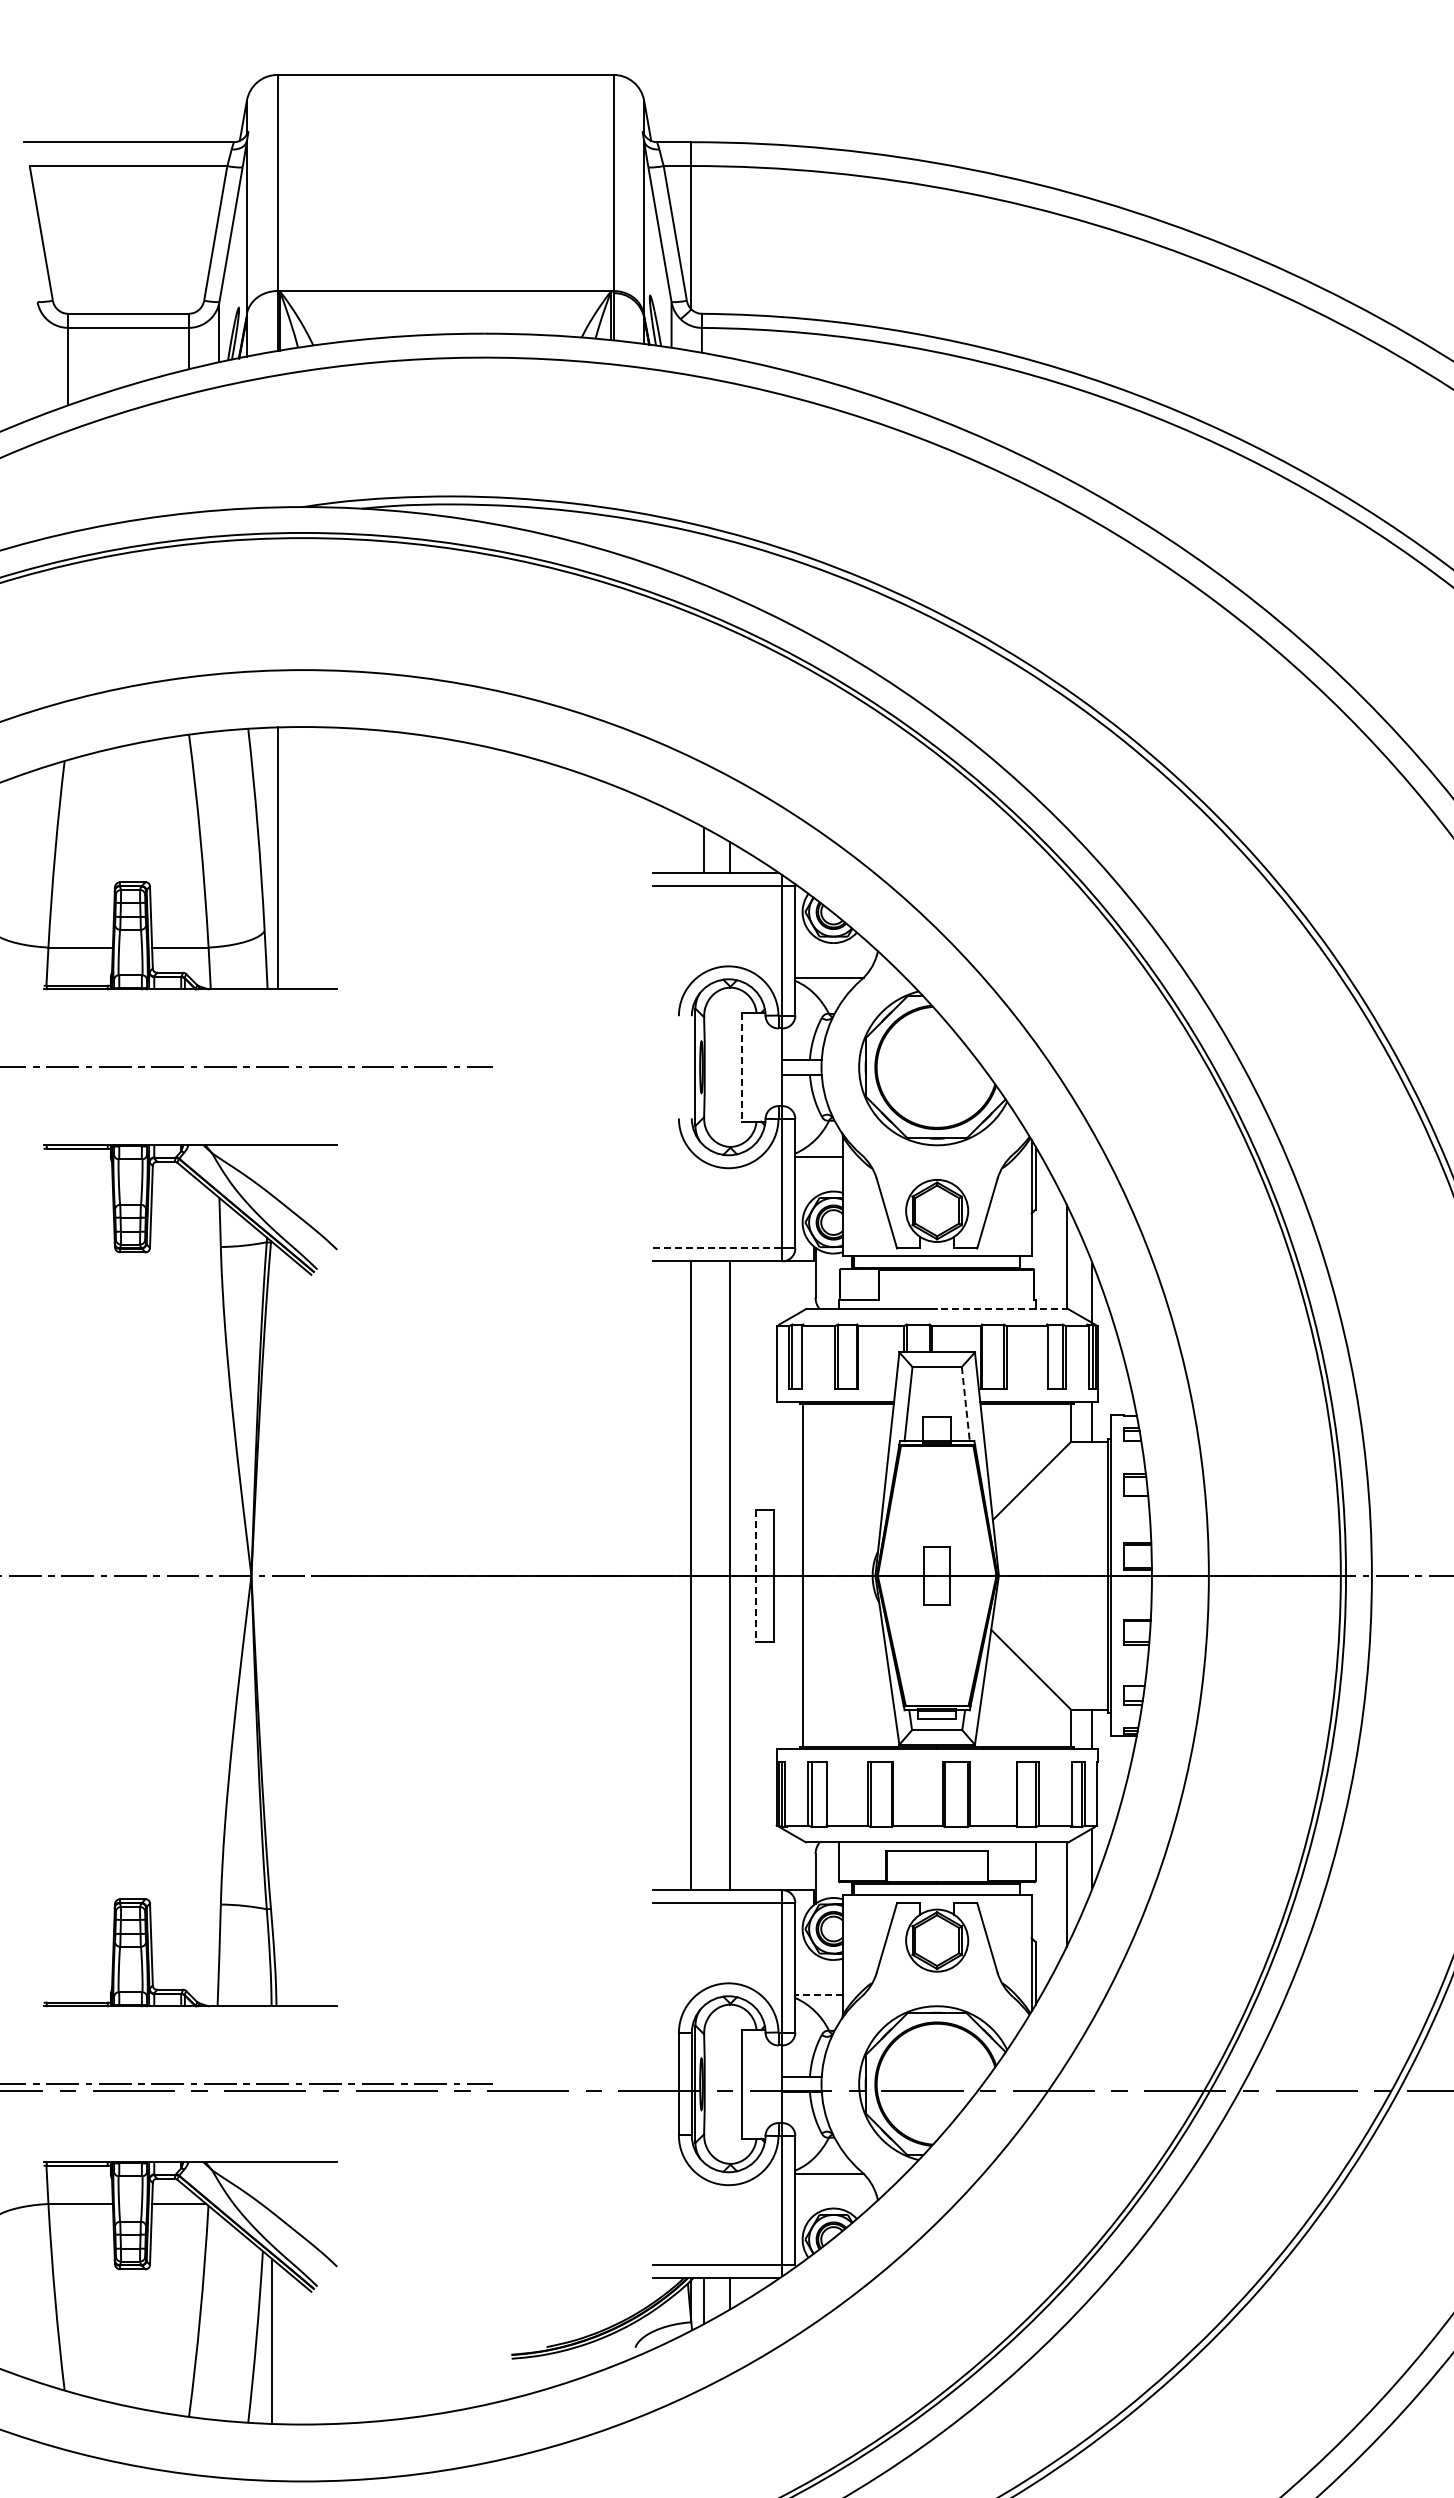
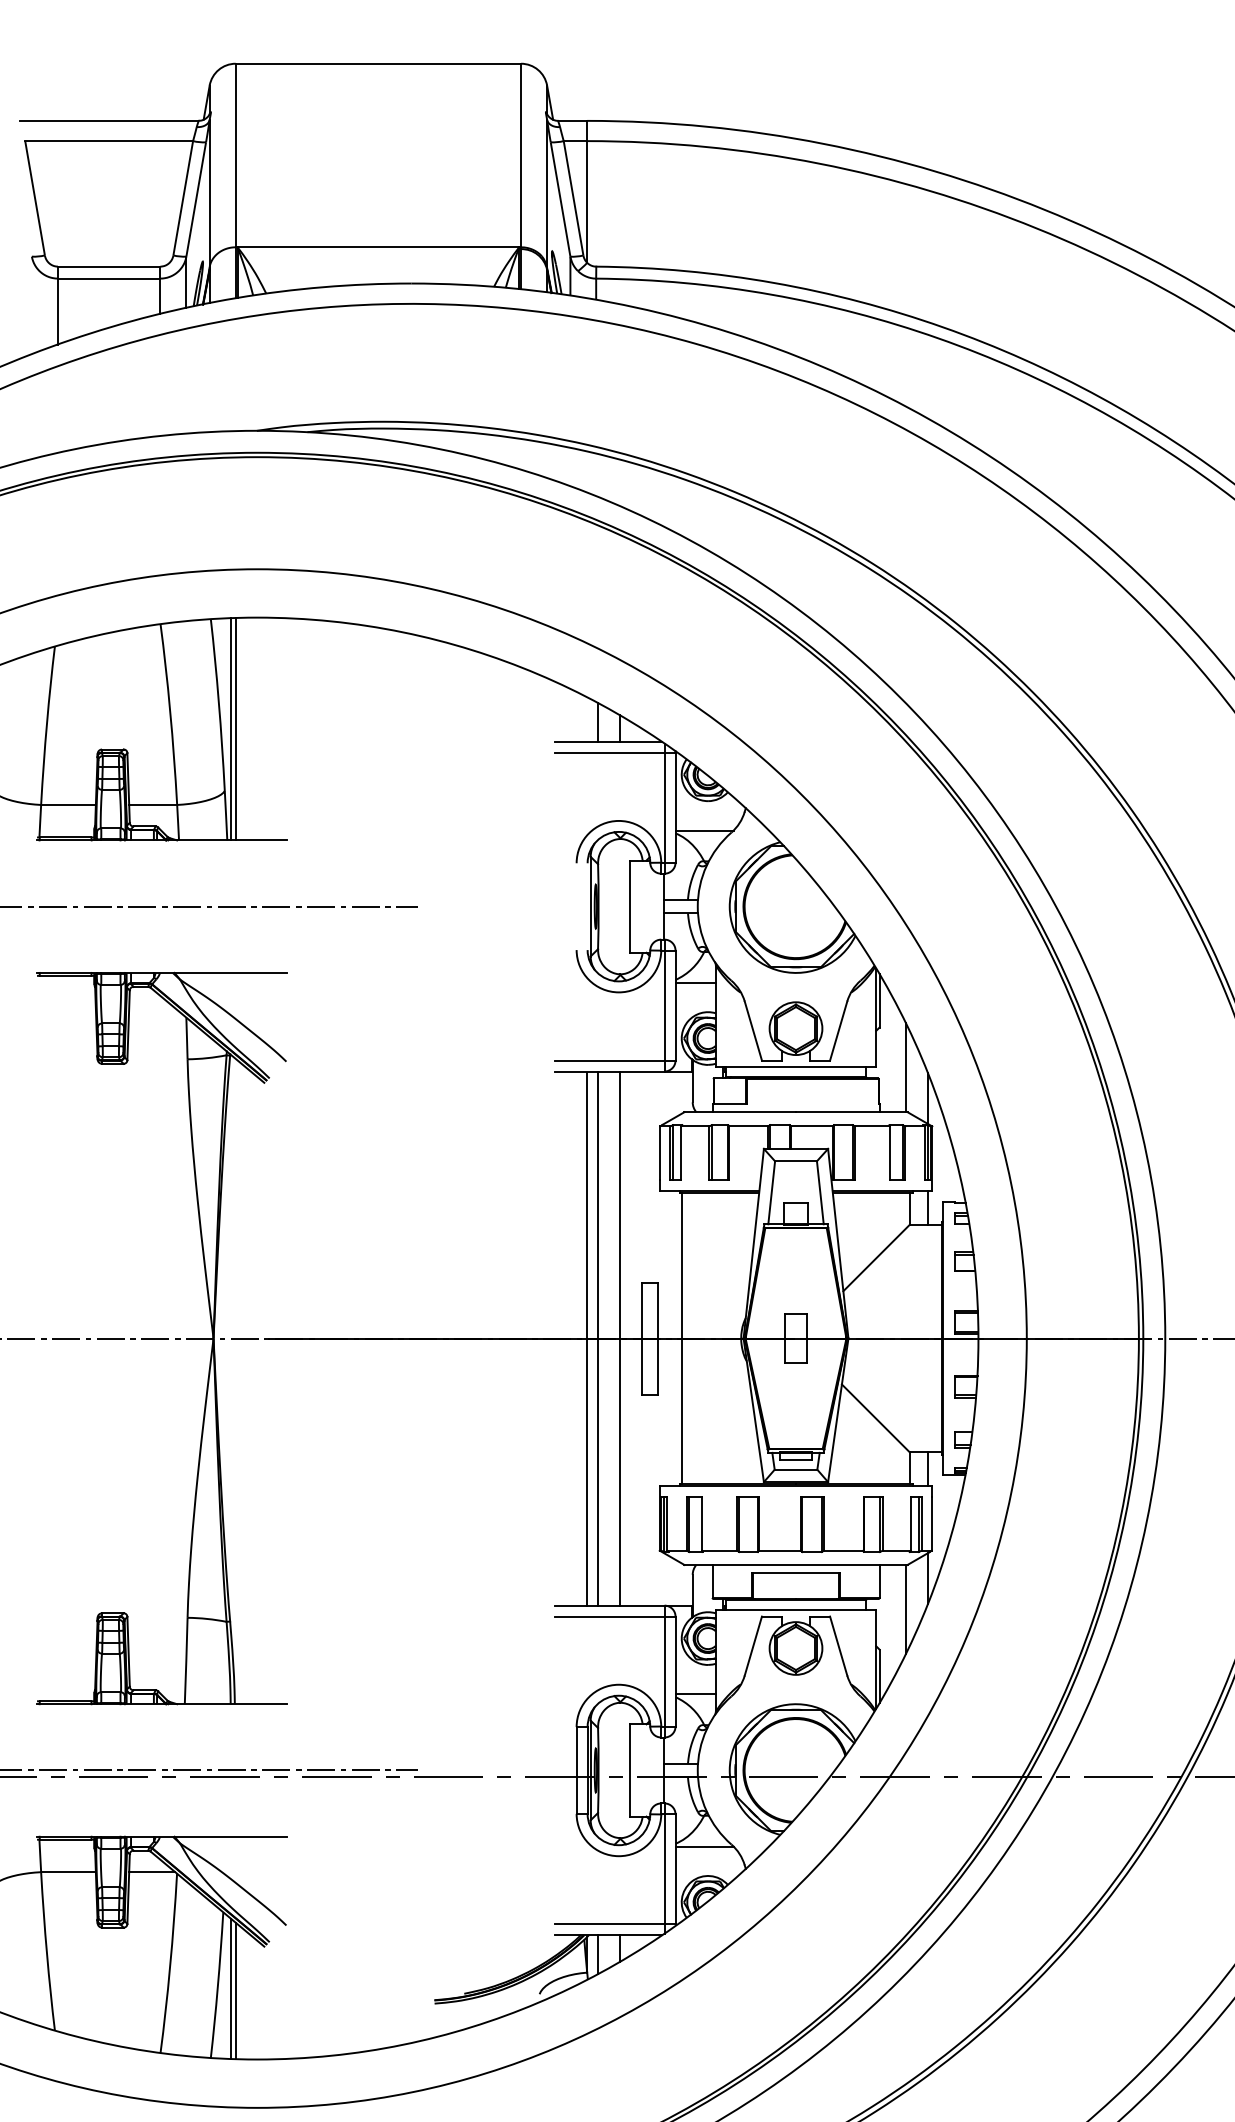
line: (272, 858) -> (231, 729), added
line: (741, 1067) -> (629, 906), dashed -> solid
line: (717, 1248) -> (609, 1060), dashed -> solid
line: (1002, 1309) -> (851, 1112), dashed -> solid
line: (965, 1404) -> (820, 1193), dashed -> solid
line: (704, 1575) -> (598, 1338), added
line: (756, 1575) -> (642, 1338), dashed -> solid
line: (819, 1994) -> (696, 1694), dashed -> solid
line: (277, 2343) -> (235, 1990), added

